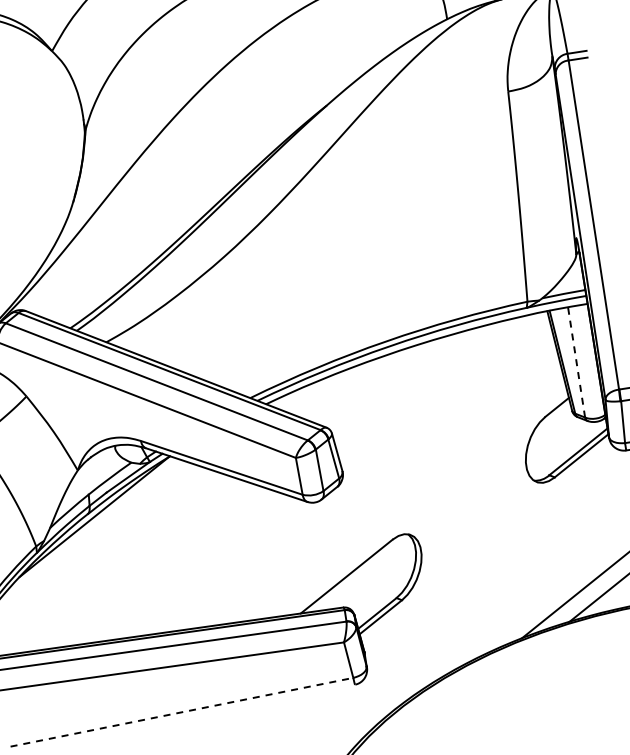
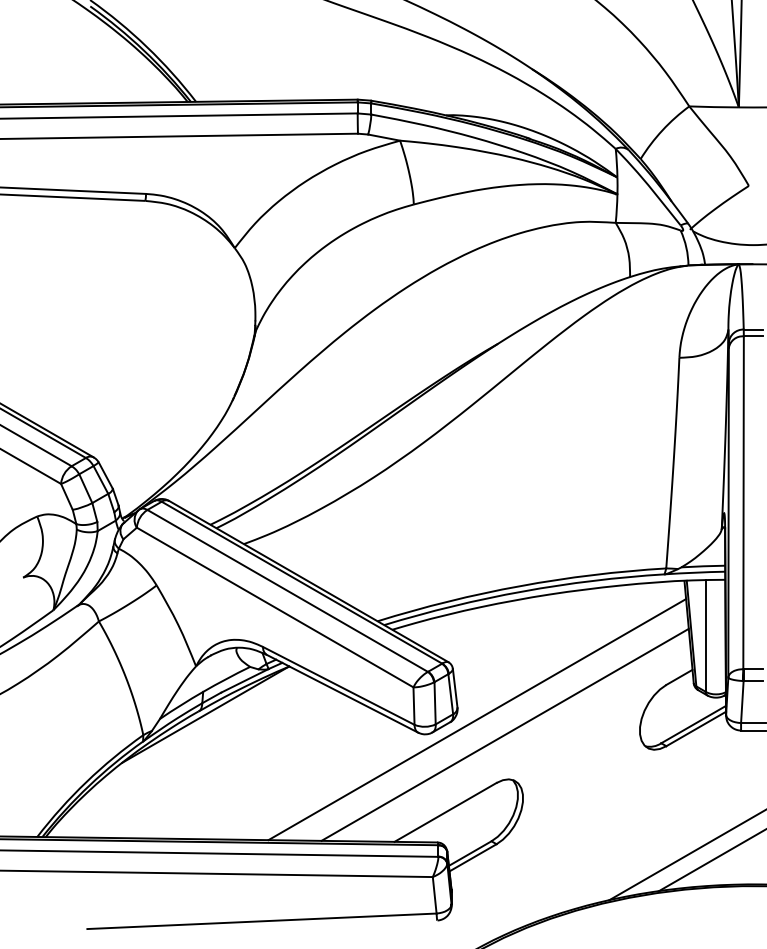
line: (576, 361) -> (705, 635), dashed -> solid
line: (364, 479) -> (477, 719), added
line: (393, 490) -> (504, 734), added
line: (181, 712) -> (261, 921), dashed -> solid

